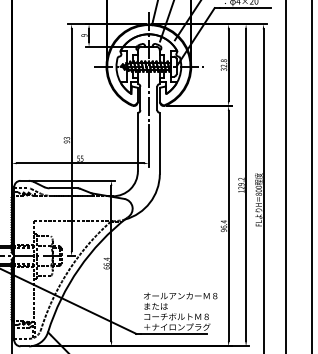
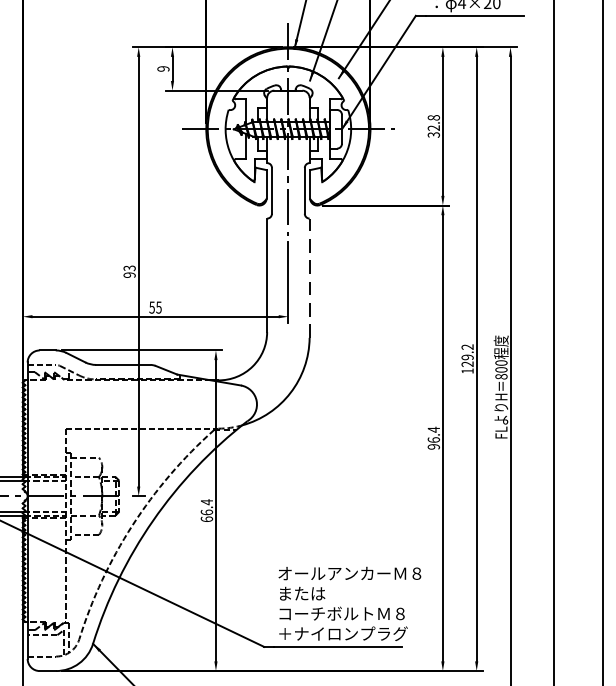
line: (159, 143) -> (308, 278), solid -> dashed

